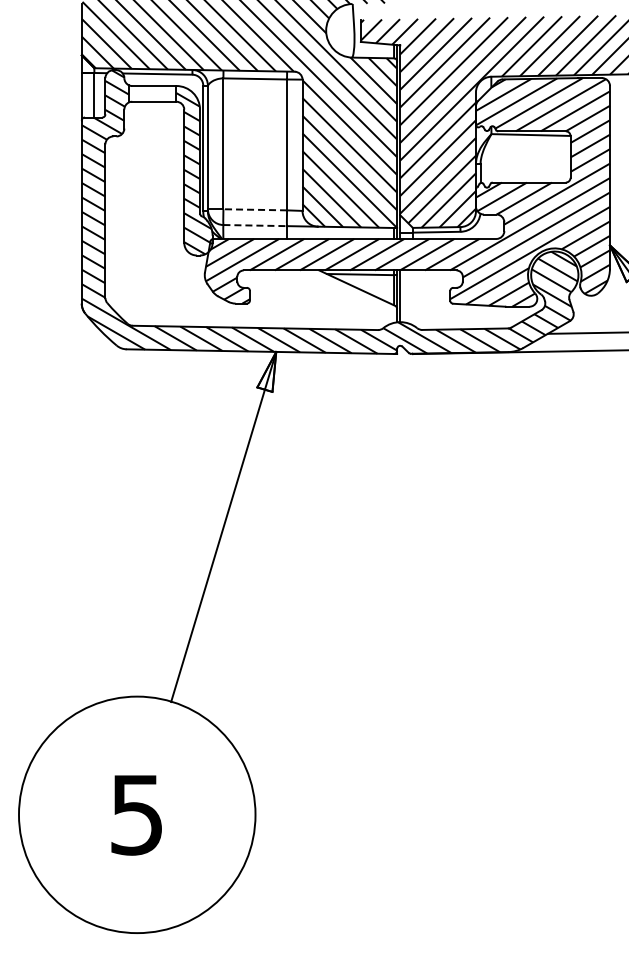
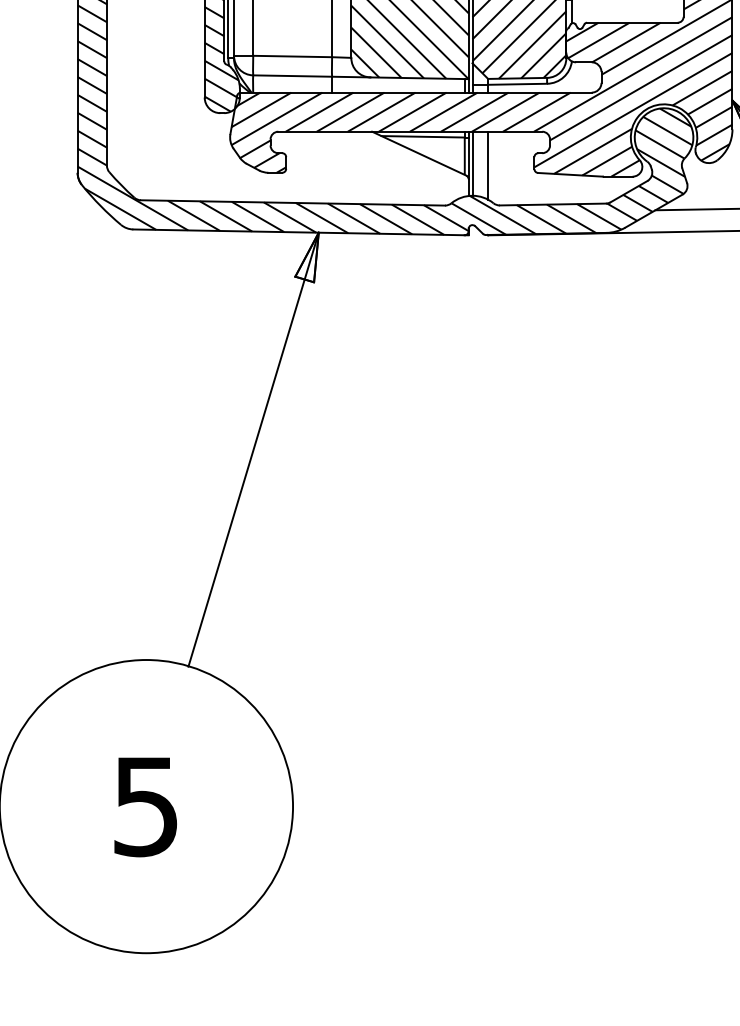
line: (255, 209) -> (293, 56), dashed -> solid
line: (255, 225) -> (293, 75), dashed -> solid
line: (412, 297) -> (487, 165), added

